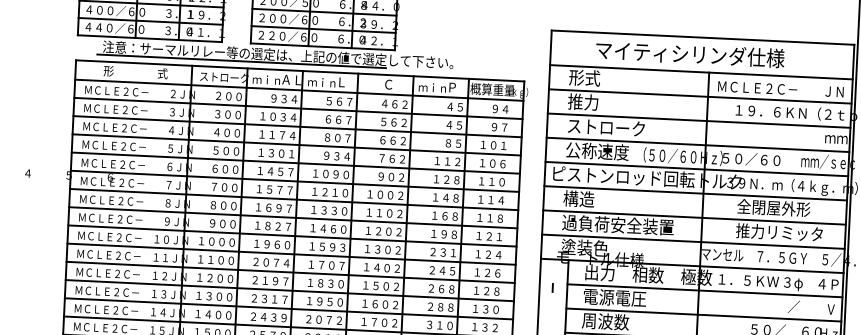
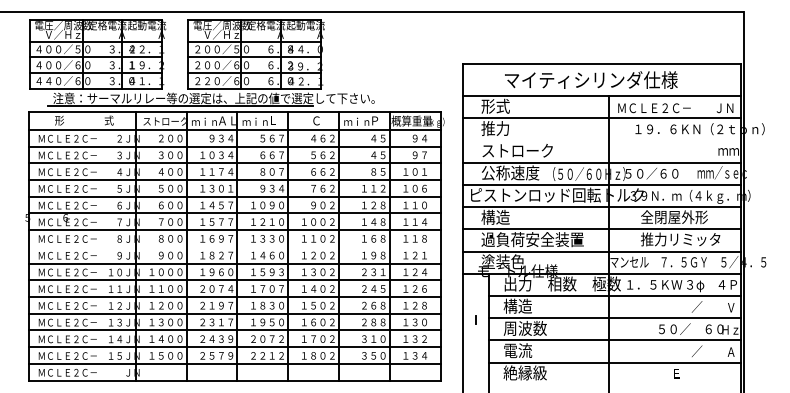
line: (699, 120) -> (602, 140), removed
line: (292, 217) -> (234, 246), removed
line: (552, 287) -> (475, 319), moved
text: (614, 296) -> (532, 305), 電源電圧 -> 構造

